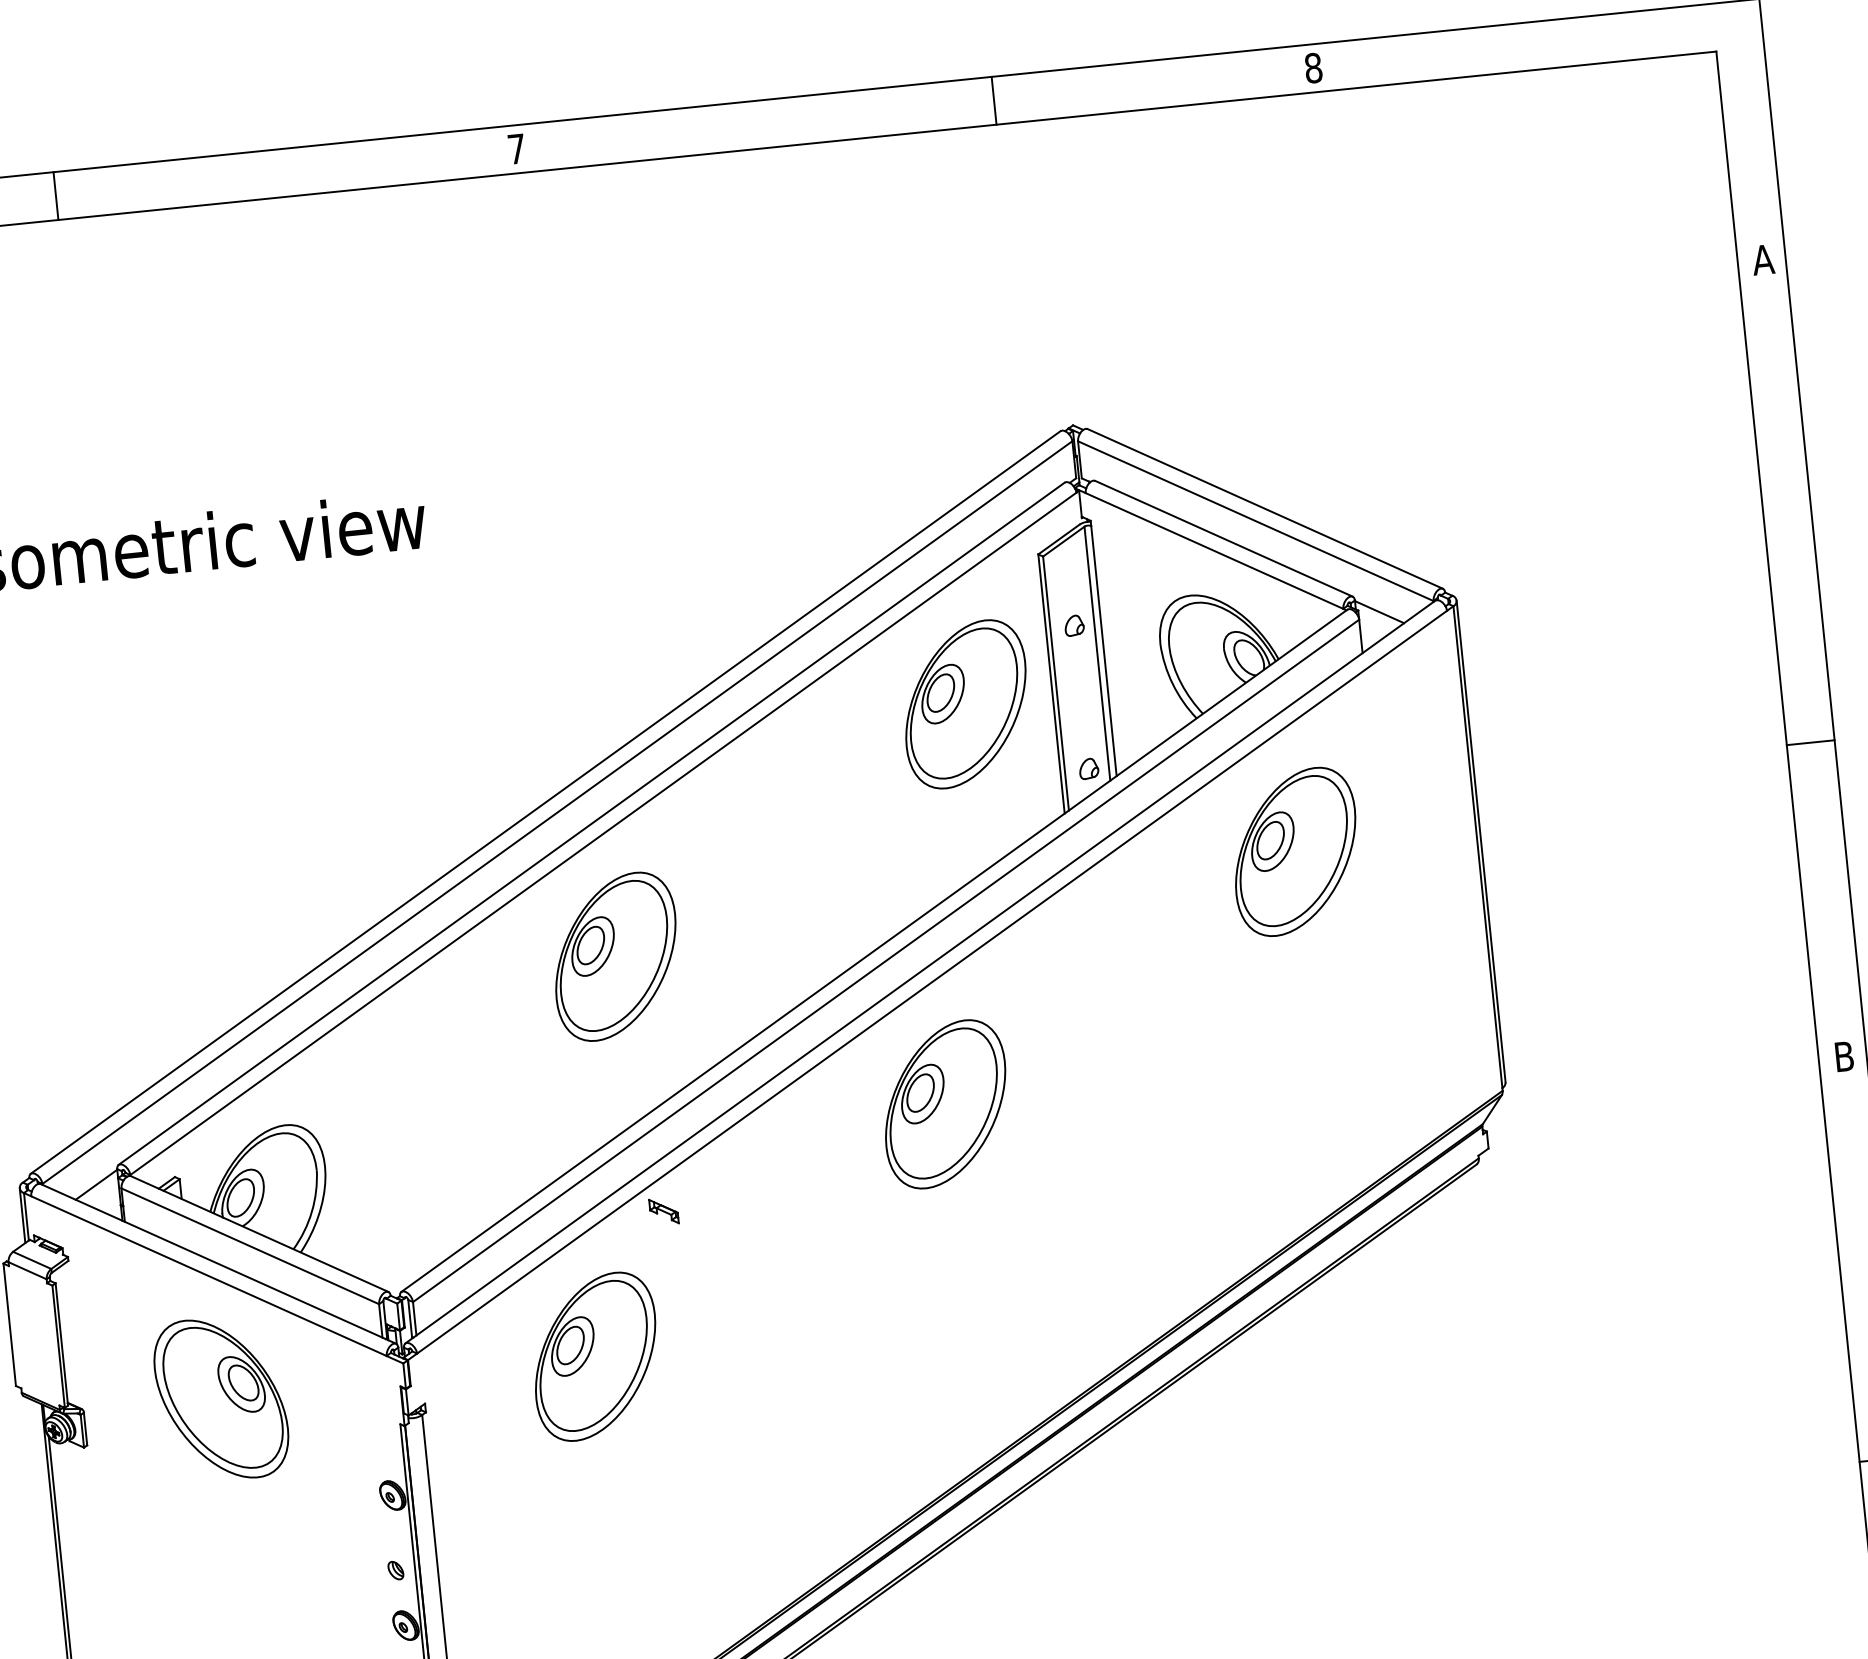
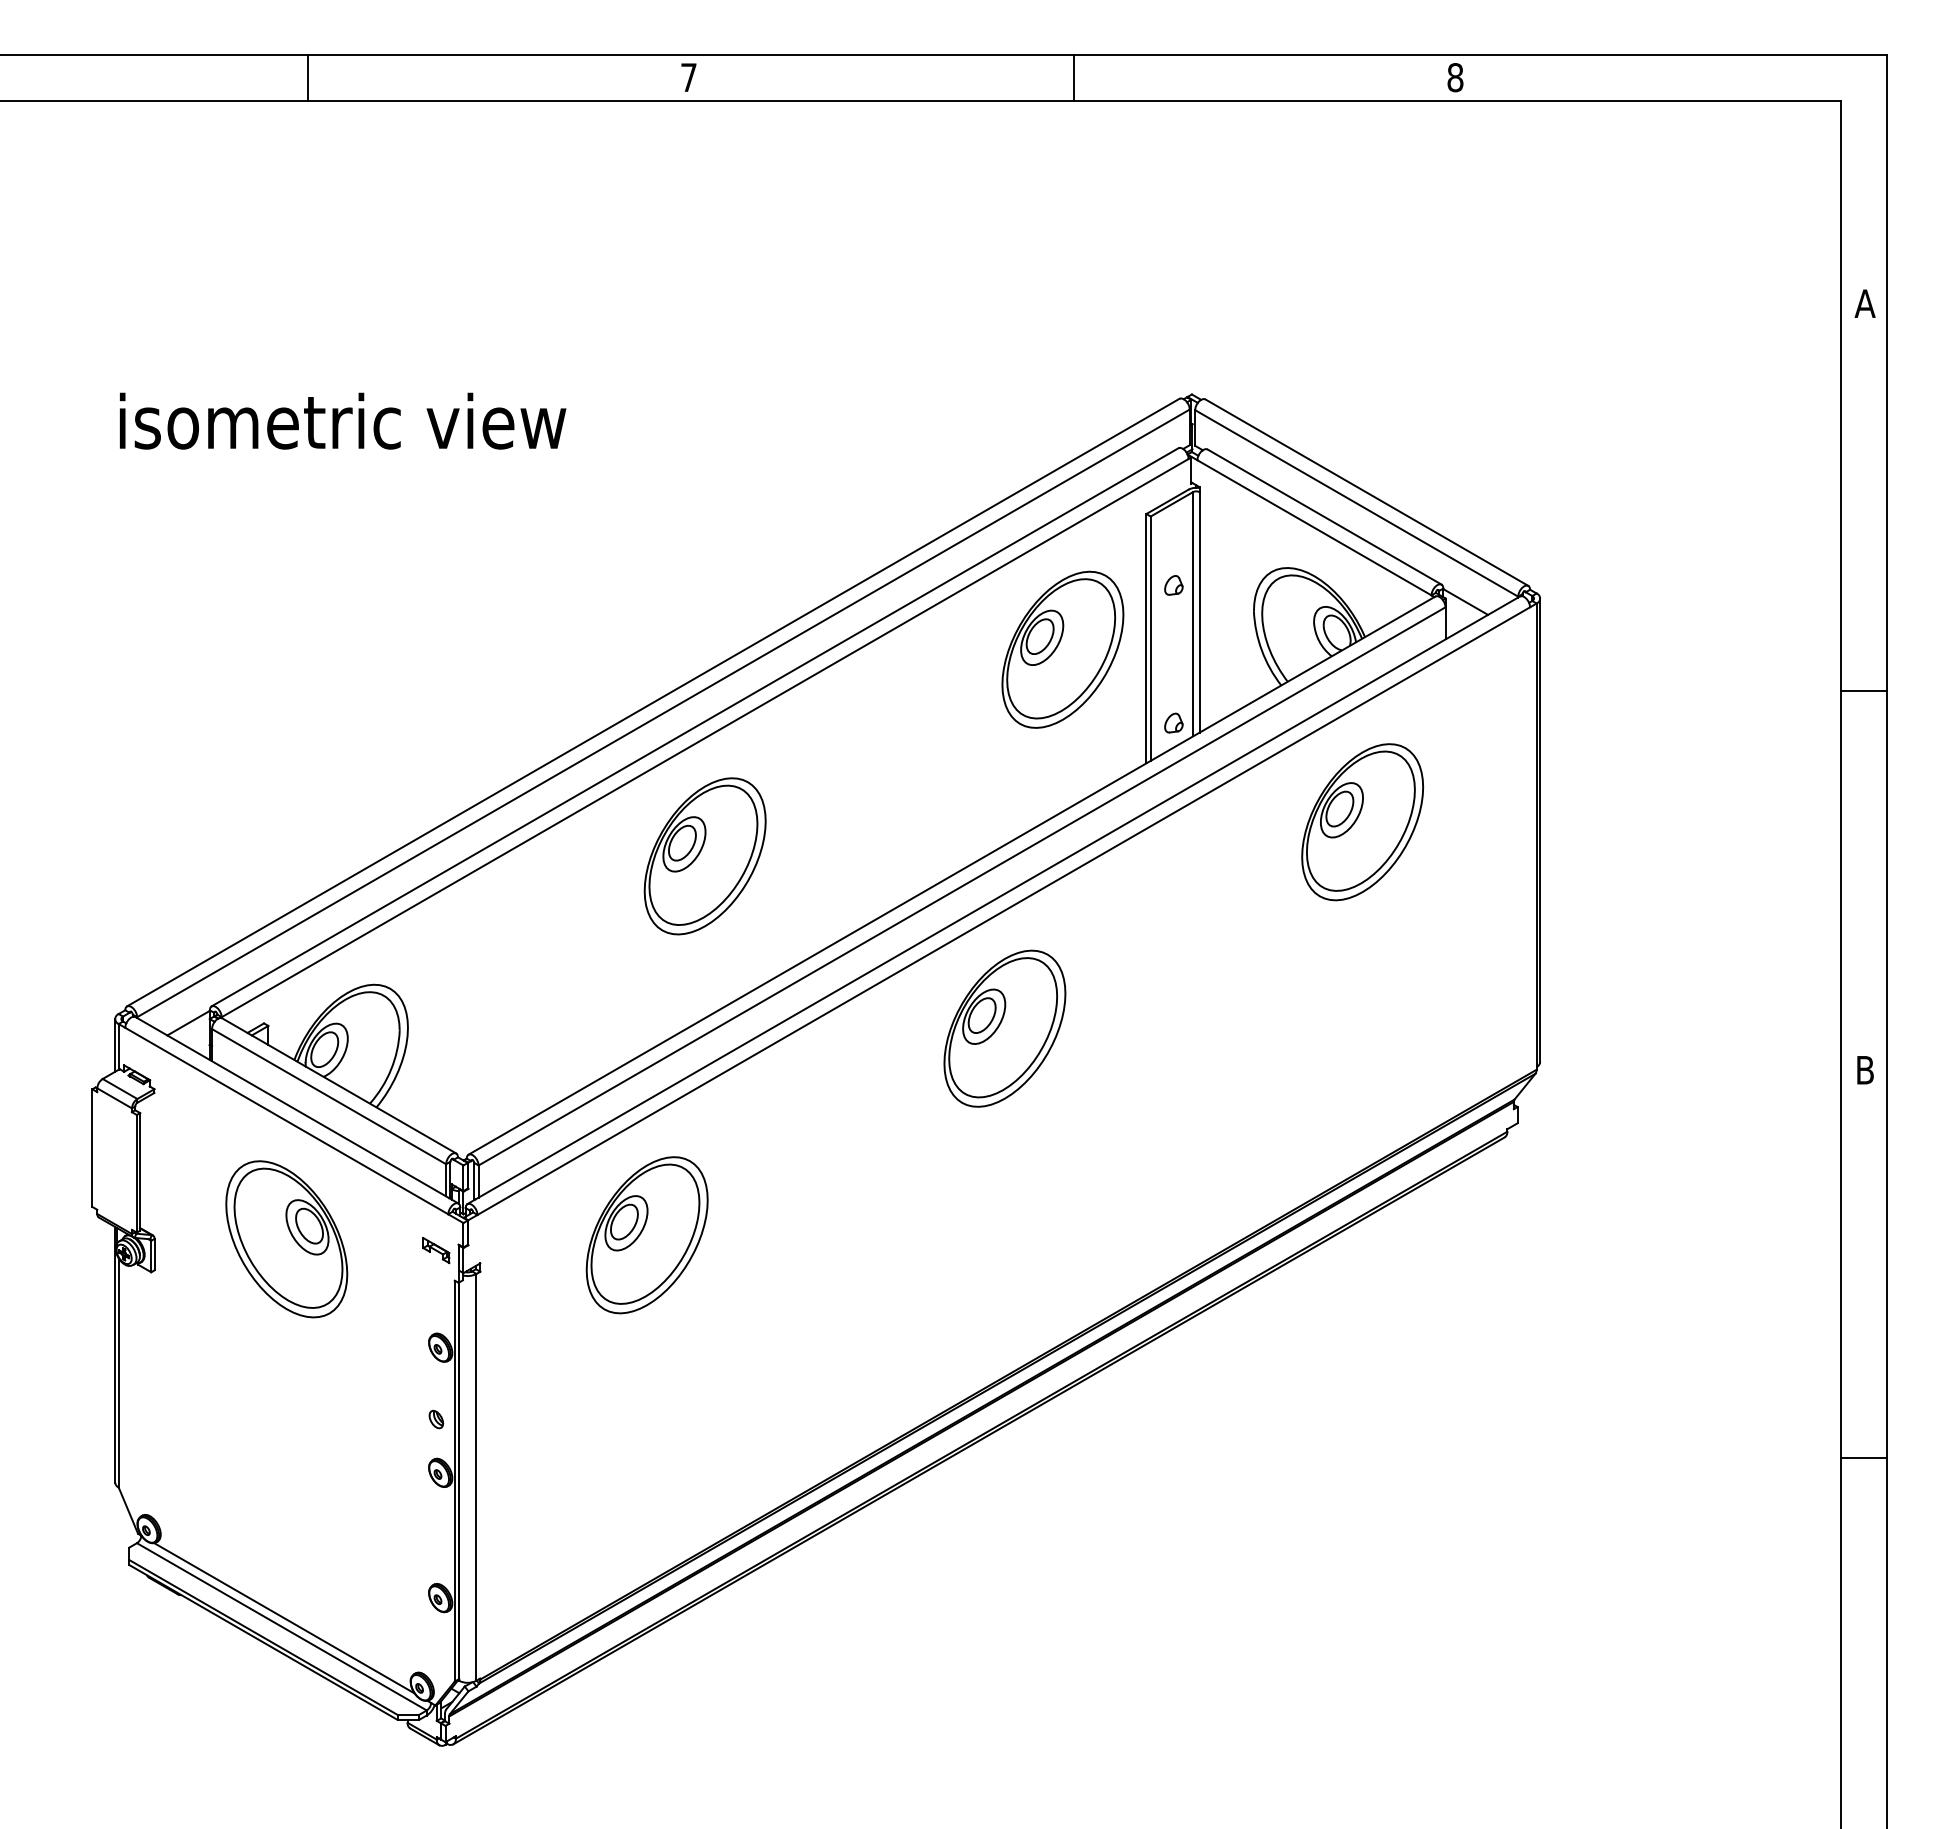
line: (994, 100) -> (1074, 77), moved
line: (55, 195) -> (307, 77), moved
line: (1810, 743) -> (1863, 691), moved
part: (664, 1211) -> (436, 1250), moved

